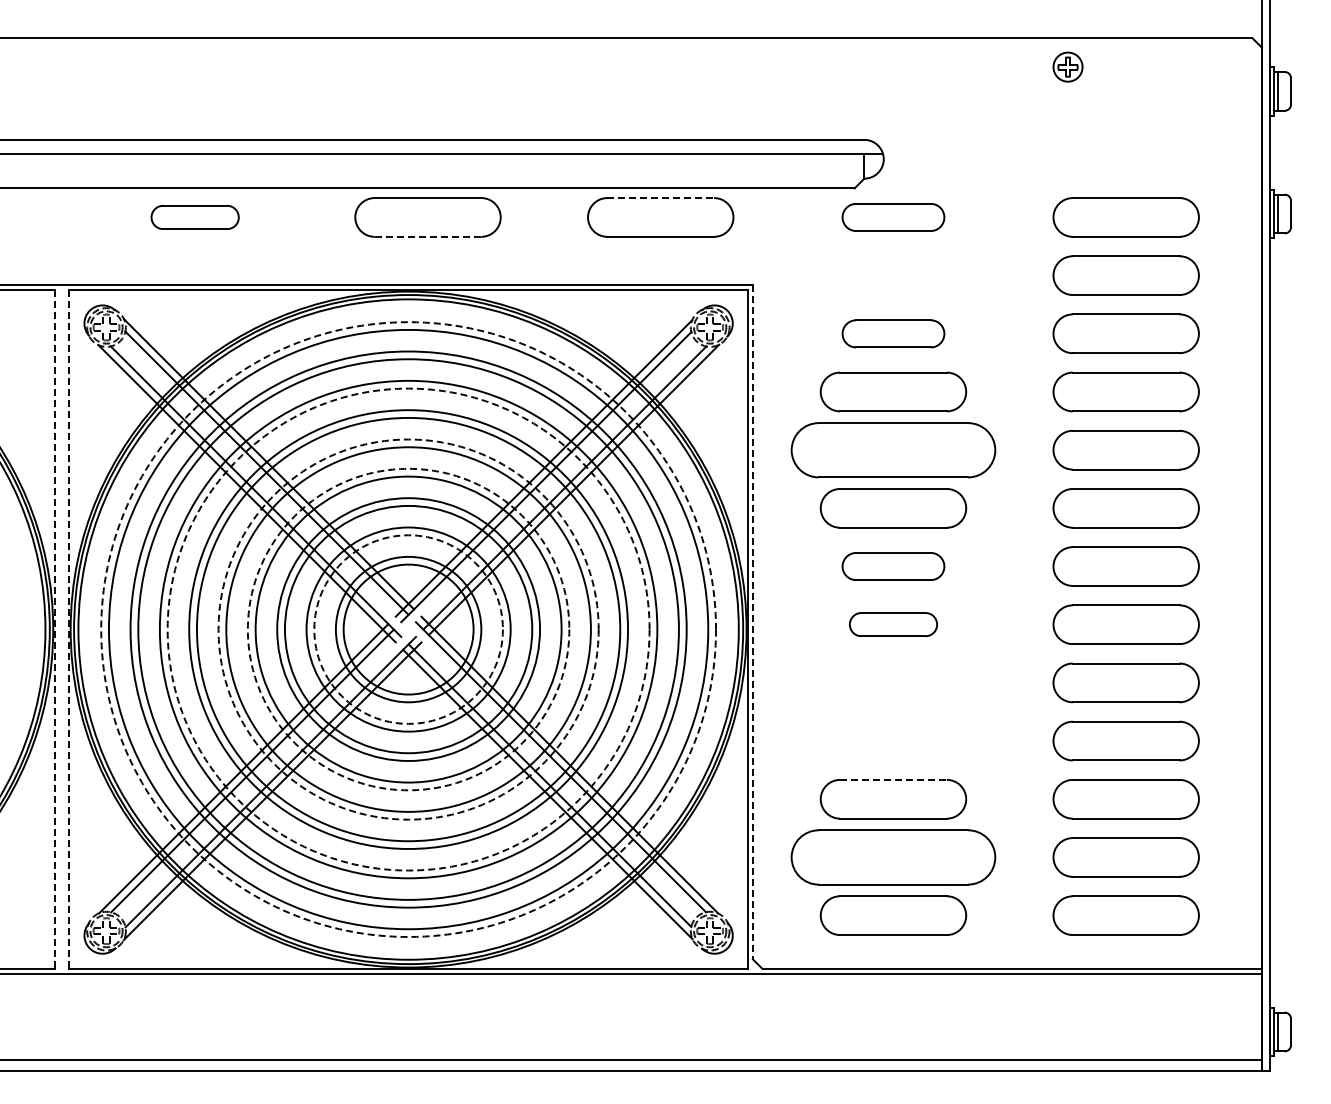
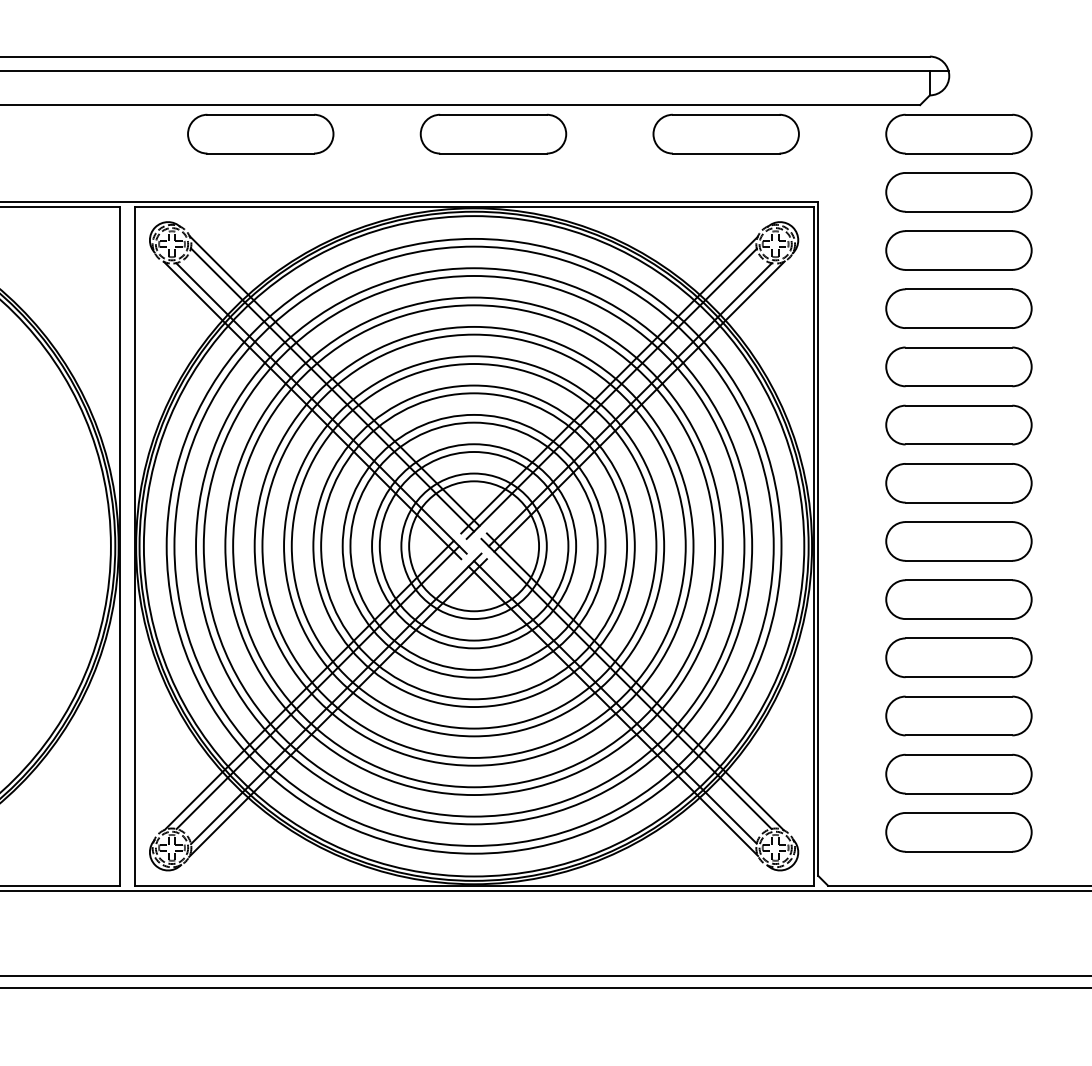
line: (661, 198) -> (726, 115), dashed -> solid
part: (194, 217) -> (259, 134), size x1.67
part: (893, 217) -> (958, 134), size x1.43
line: (428, 236) -> (493, 153), dashed -> solid
part: (893, 275) -> (958, 192), added
part: (893, 333) -> (958, 250), size x1.43
part: (893, 449) -> (958, 366), size x0.71
part: (893, 566) -> (958, 483), size x1.43
line: (752, 622) -> (817, 539), dashed -> solid
part: (893, 624) -> (958, 541), size x1.67
circle: (408, 629) -> (473, 546), dashed -> solid
circle: (408, 629) -> (473, 546), dashed -> solid
circle: (408, 629) -> (473, 546), dashed -> solid
circle: (408, 629) -> (473, 546), dashed -> solid
circle: (408, 629) -> (473, 546), dashed -> solid
line: (54, 630) -> (119, 547), dashed -> solid
line: (69, 630) -> (134, 547), dashed -> solid
part: (893, 682) -> (958, 599), added
part: (893, 740) -> (958, 657), added
line: (893, 779) -> (958, 696), dashed -> solid
part: (893, 857) -> (958, 774), size x0.71

